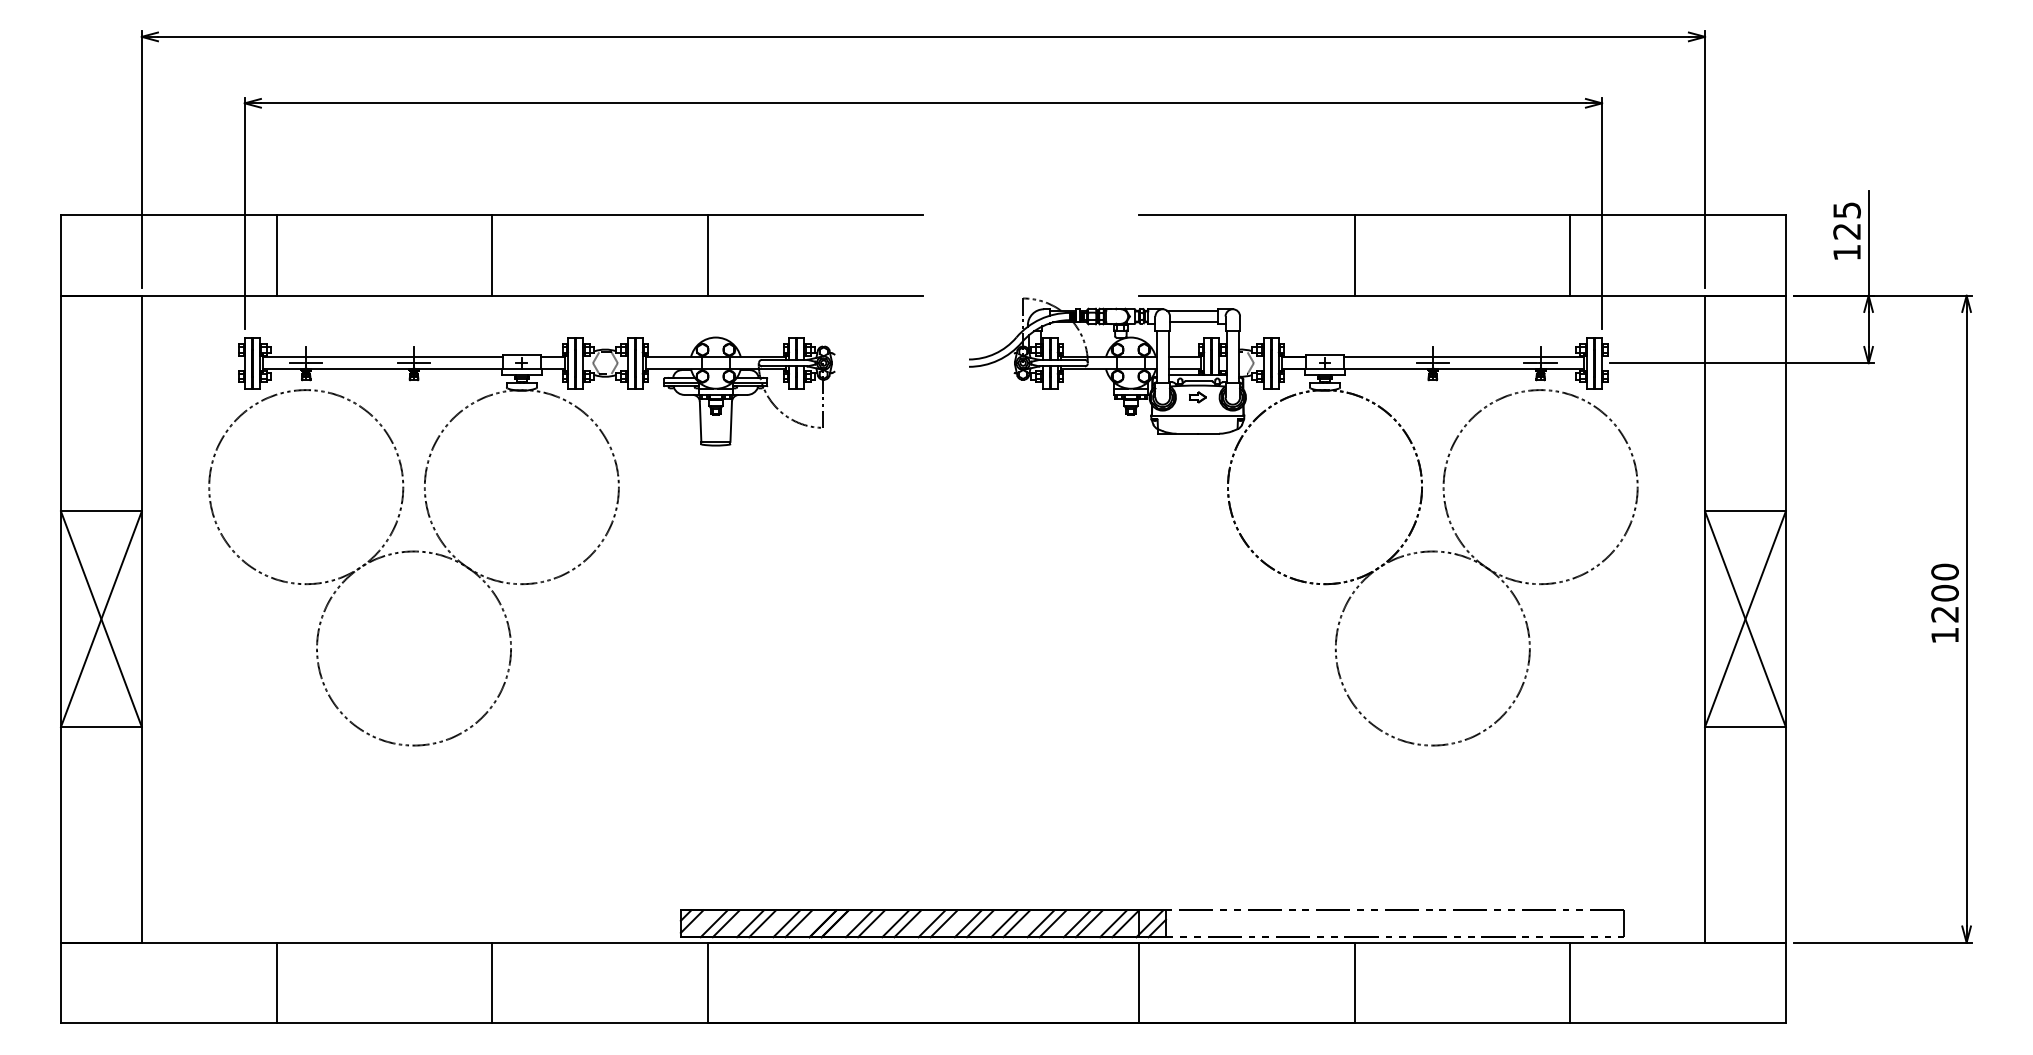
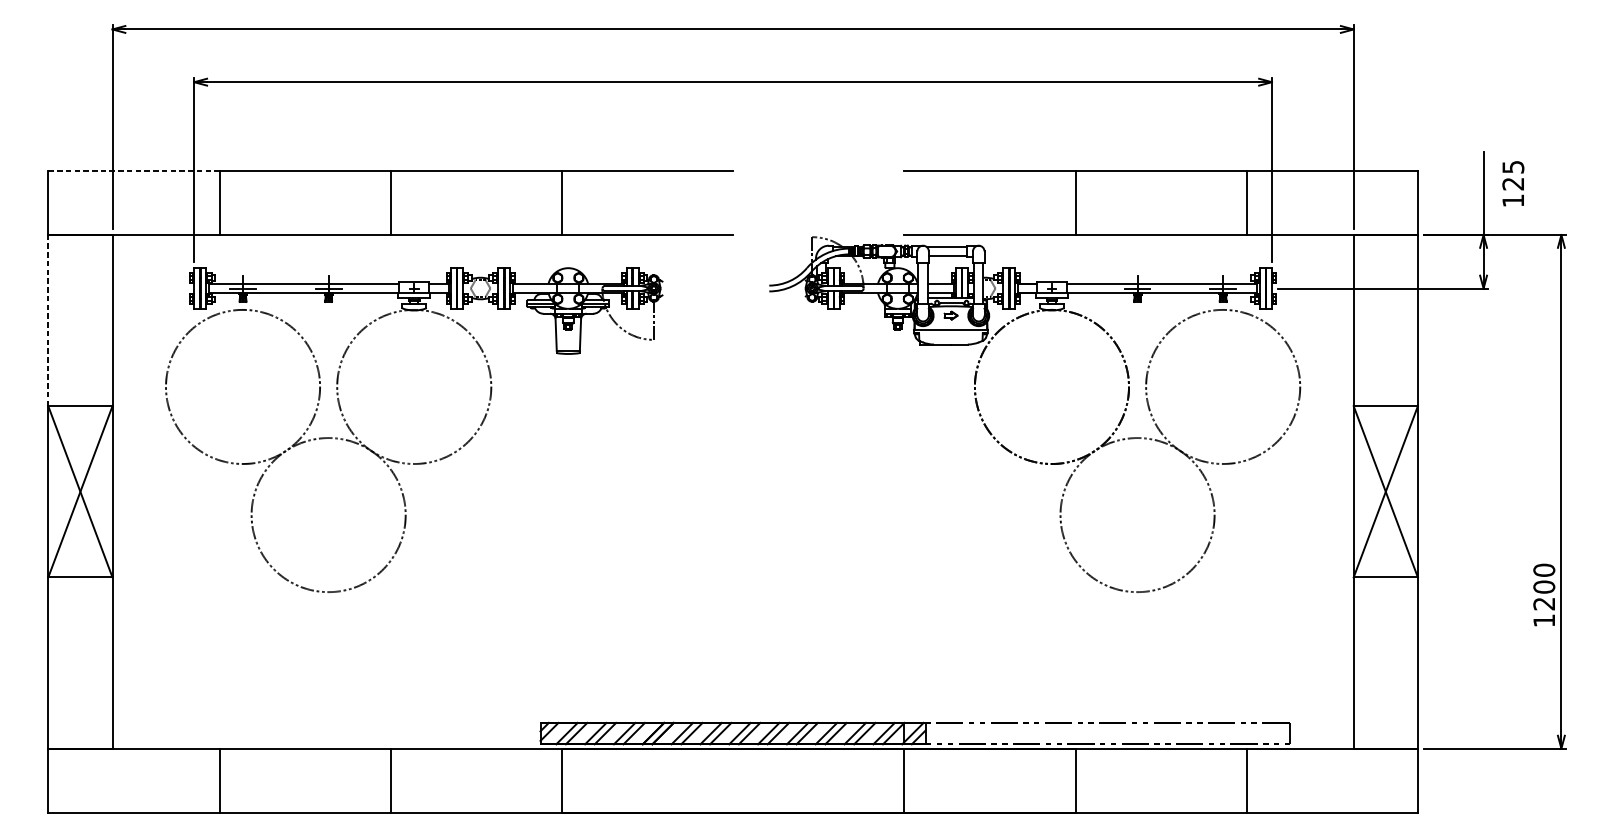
line: (168, 214) -> (133, 170), solid -> dashed
text: (1846, 230) -> (1512, 183), moved
line: (60, 403) -> (47, 320), solid -> dashed
text: (1944, 602) -> (1543, 594), moved

